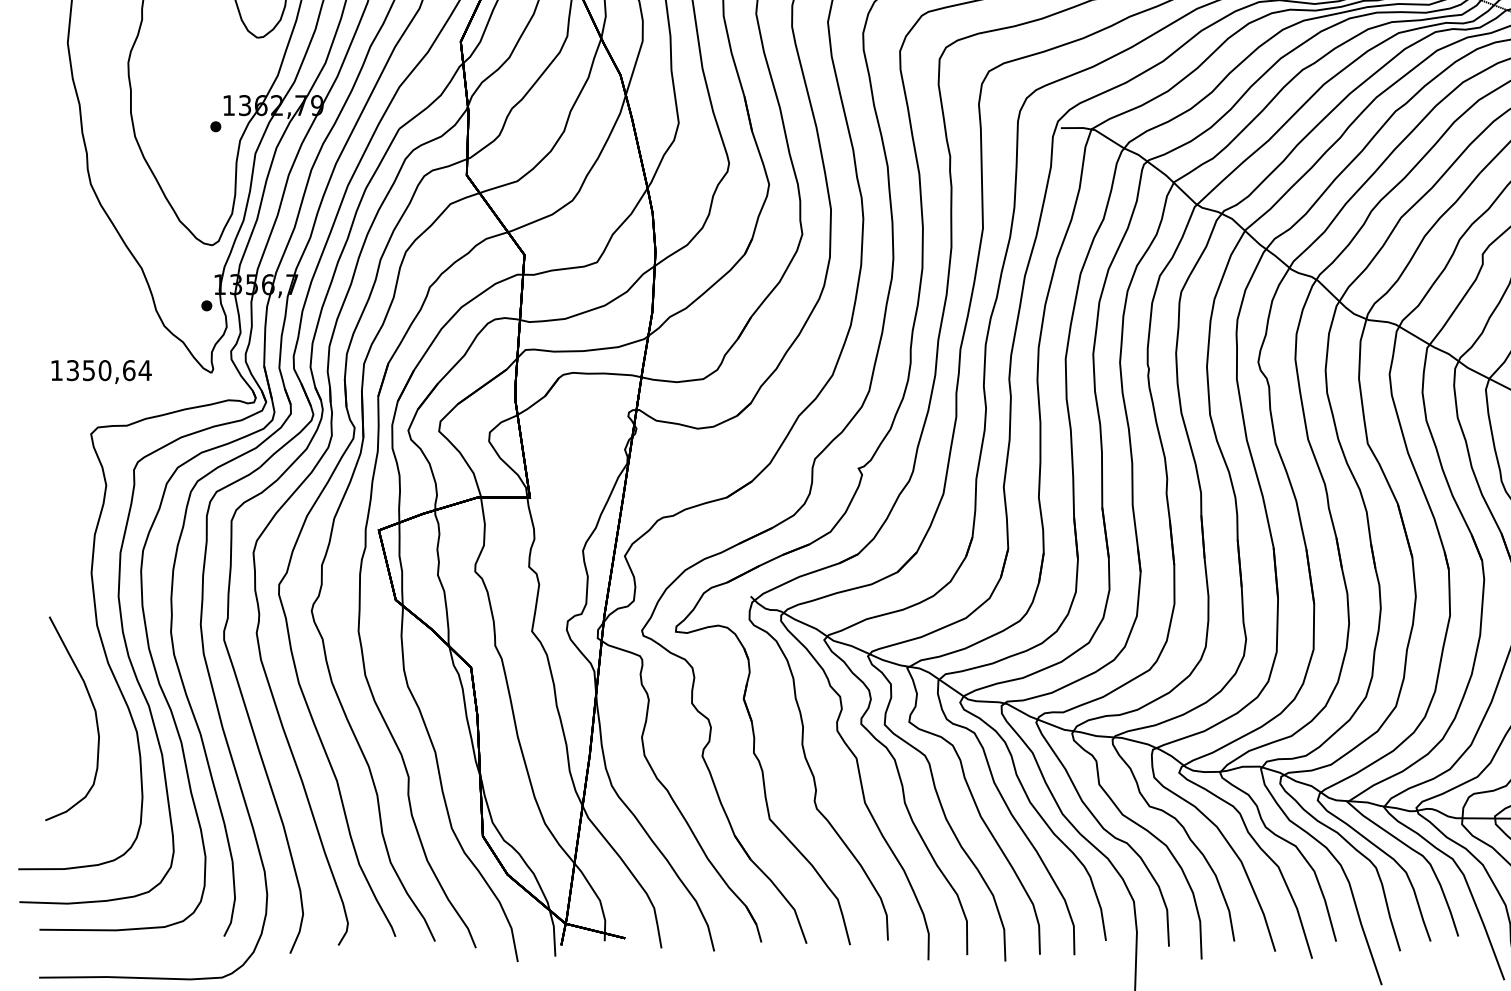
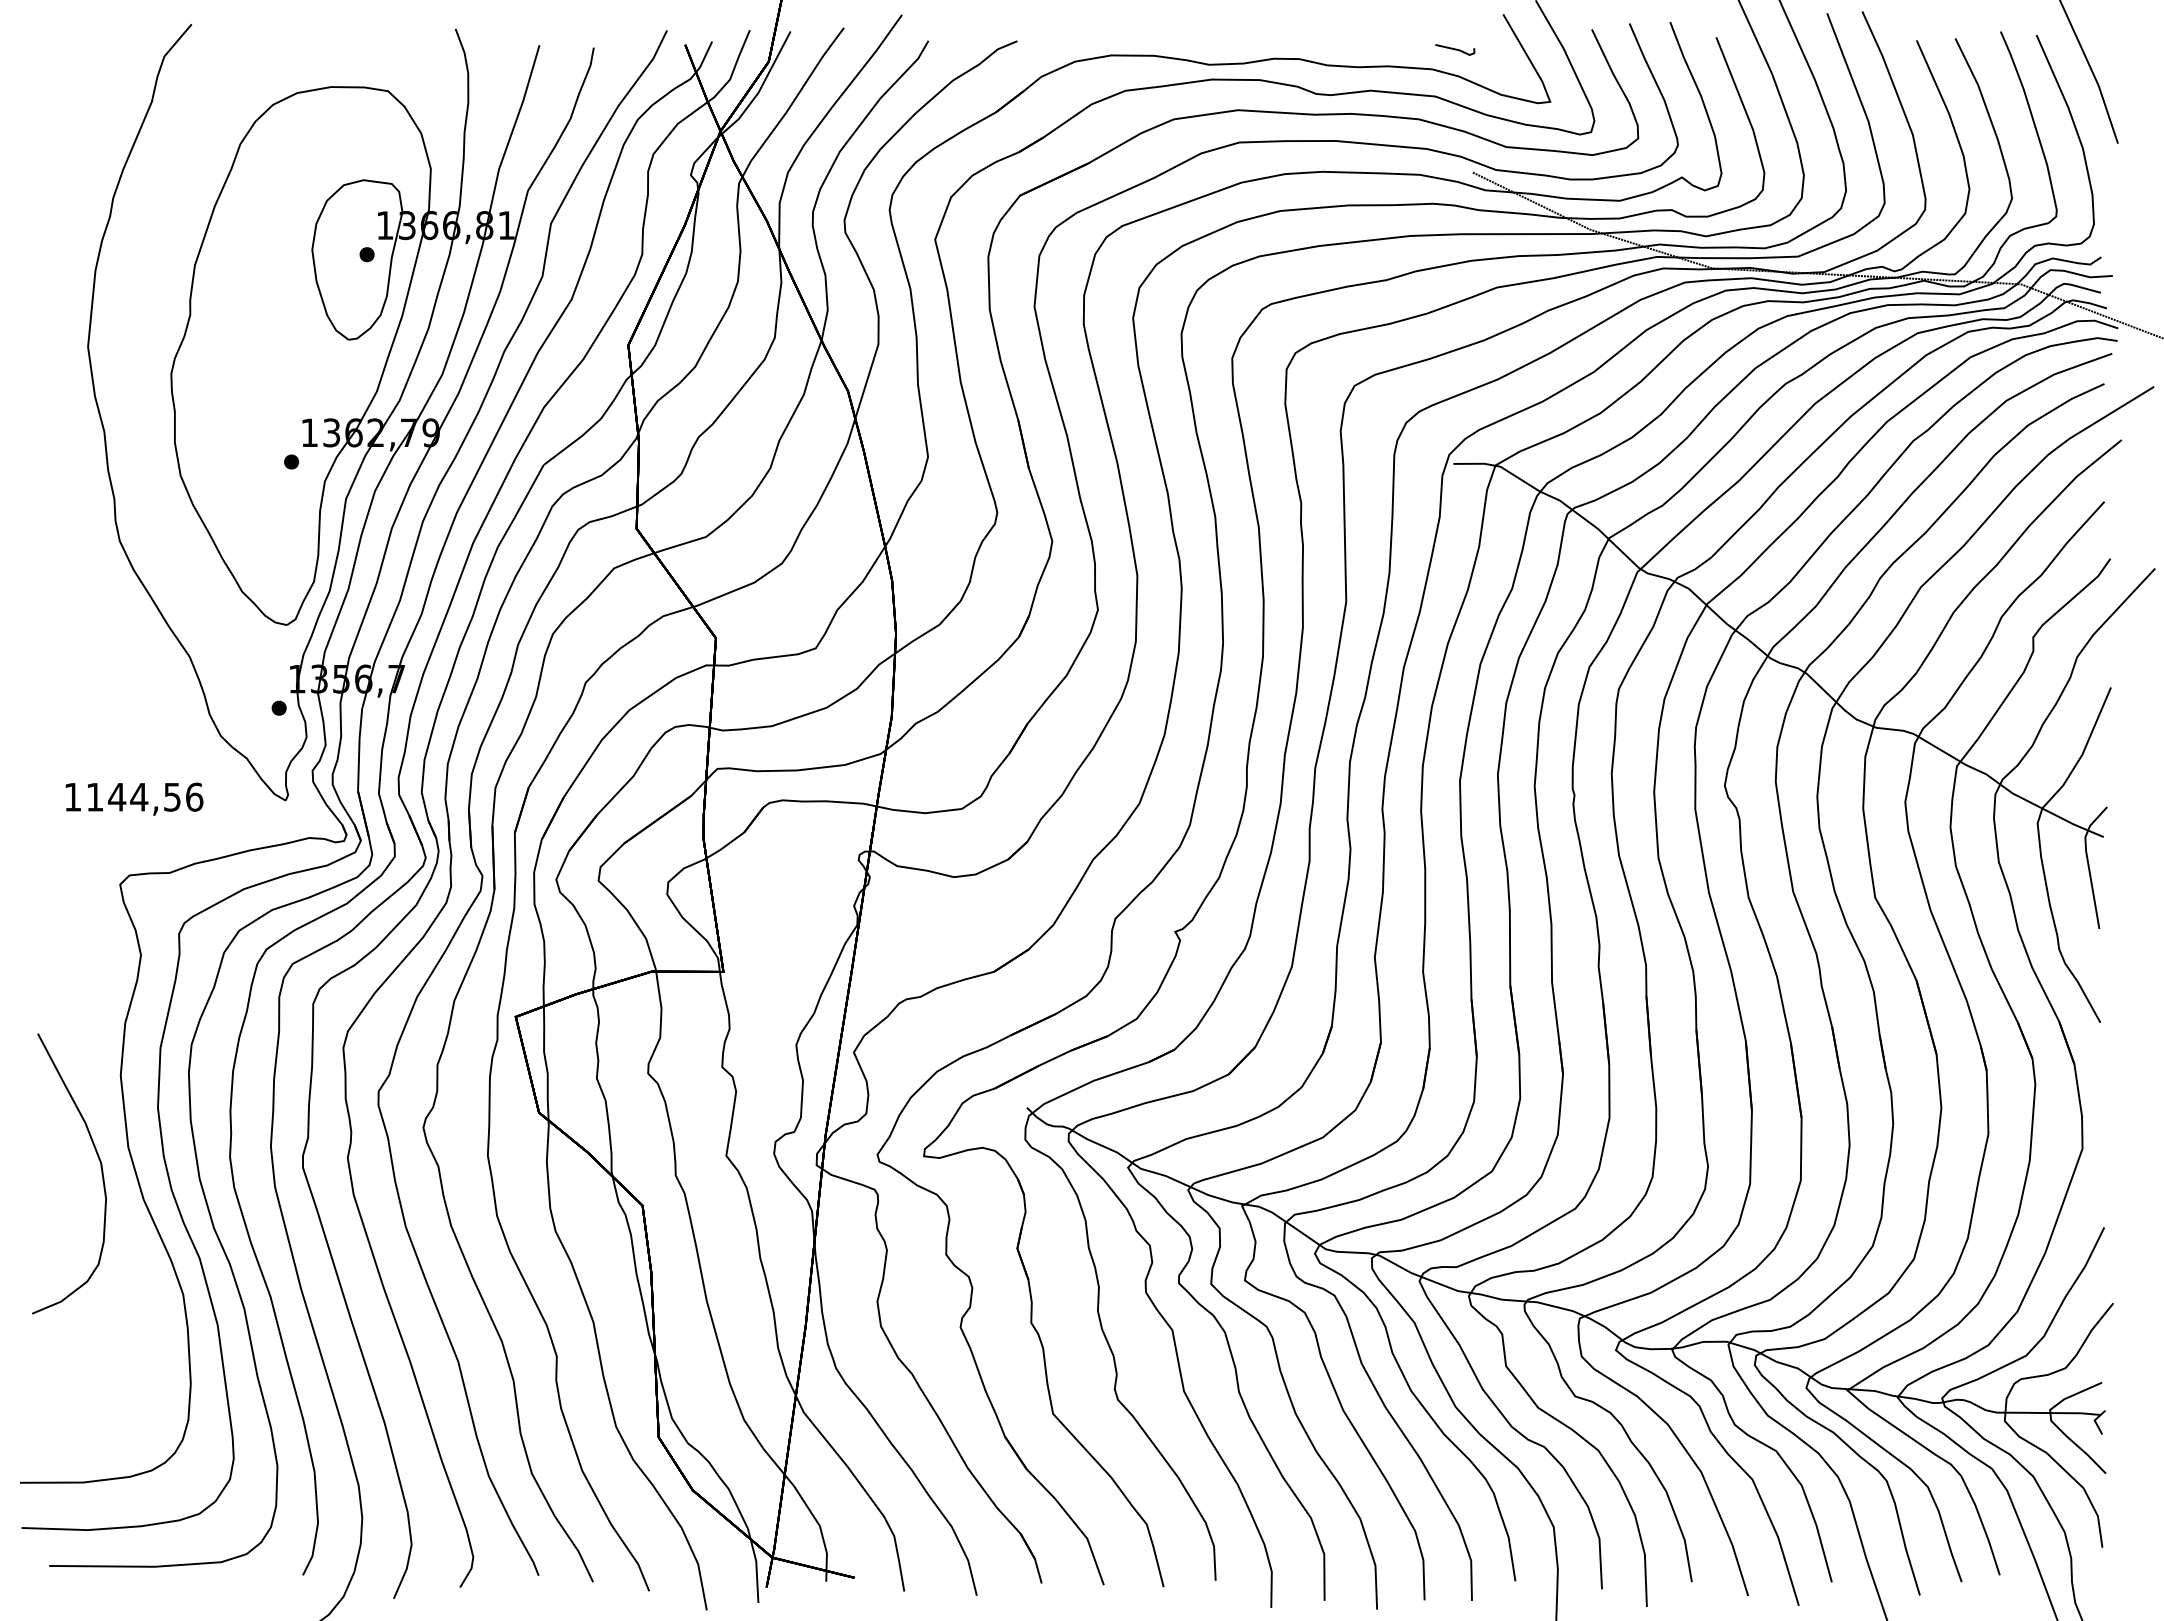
text: (108, 370) -> (144, 796), 1350,64 -> 1144,56
curve: (95, 714) -> (100, 1167), moved

